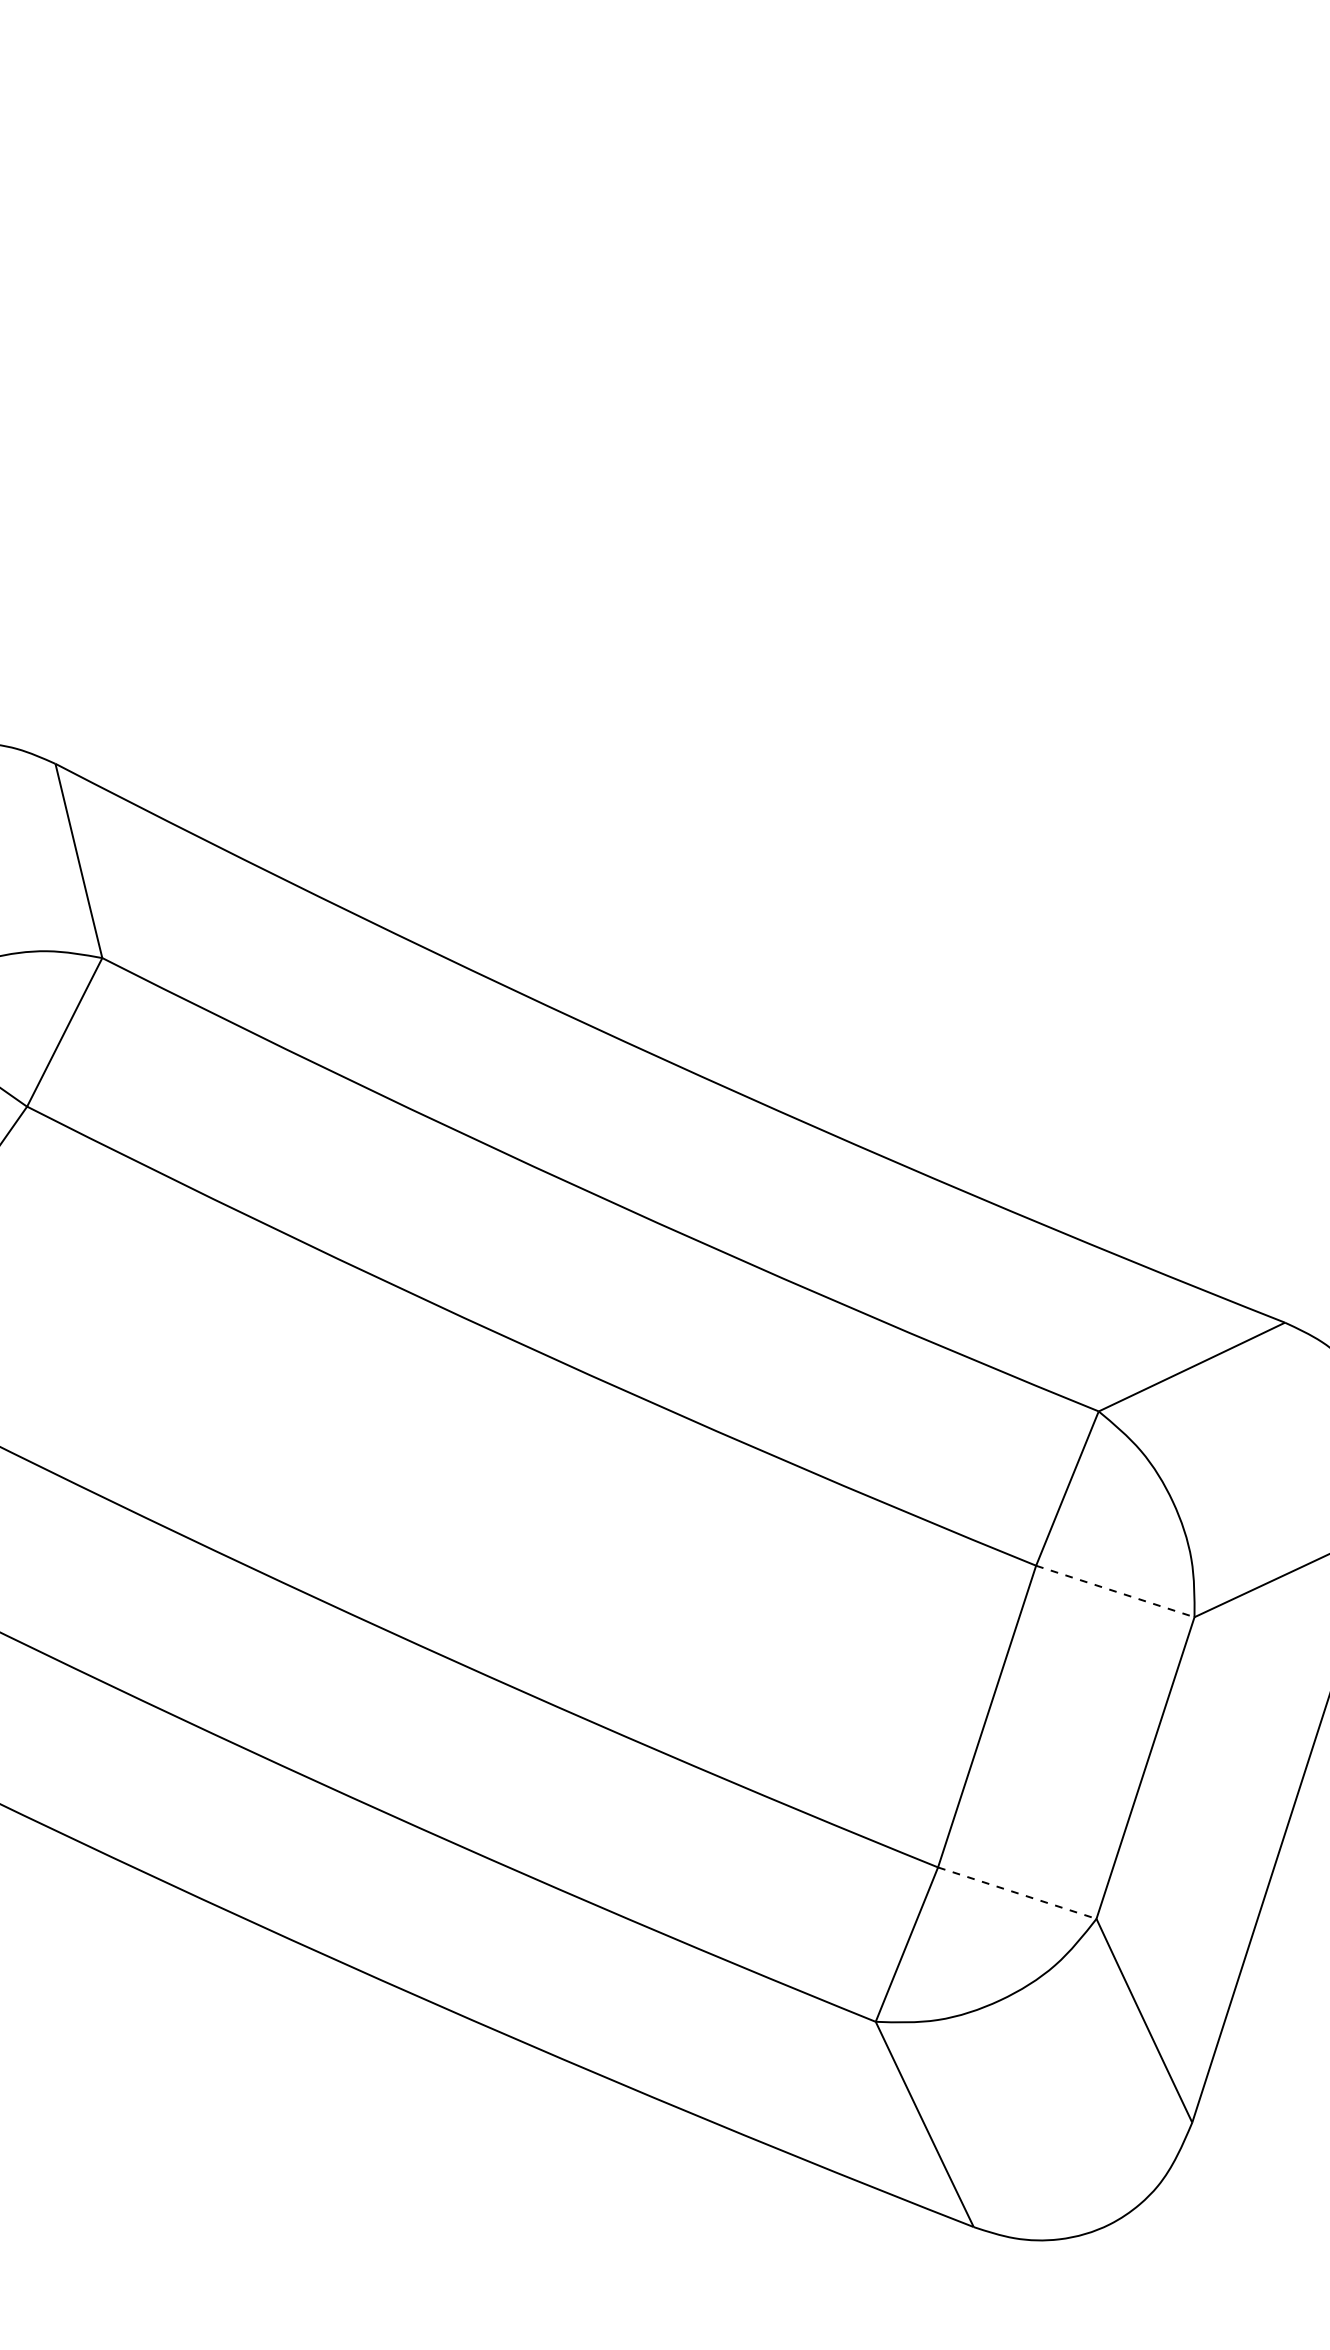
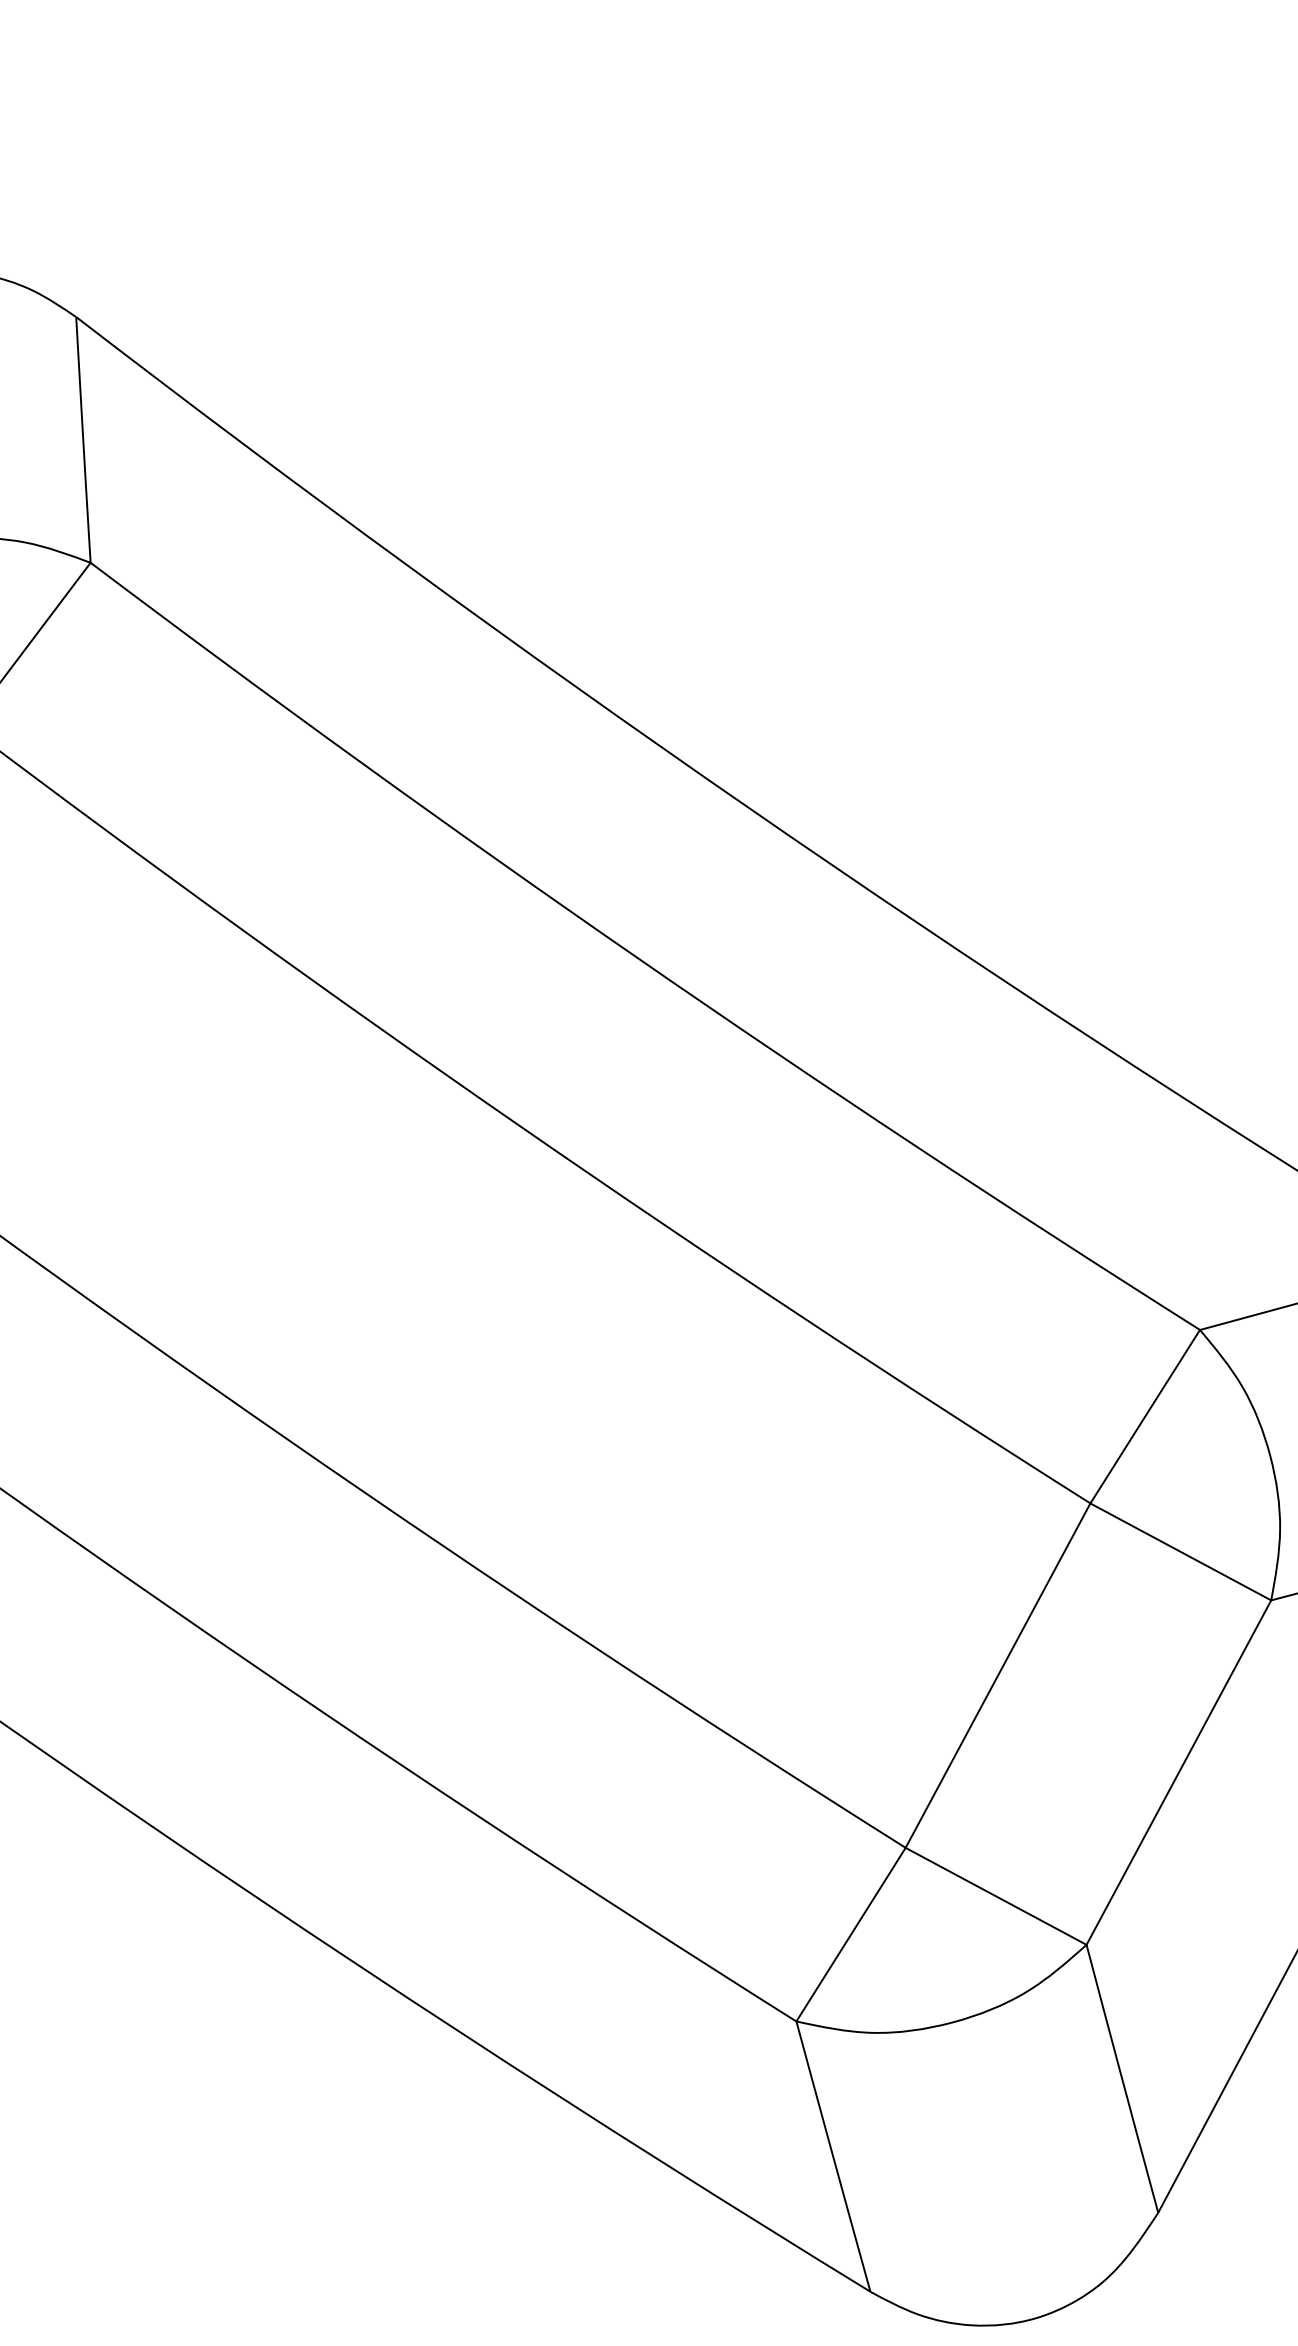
line: (1115, 1591) -> (1181, 1551), dashed -> solid
line: (1017, 1893) -> (996, 1896), dashed -> solid

